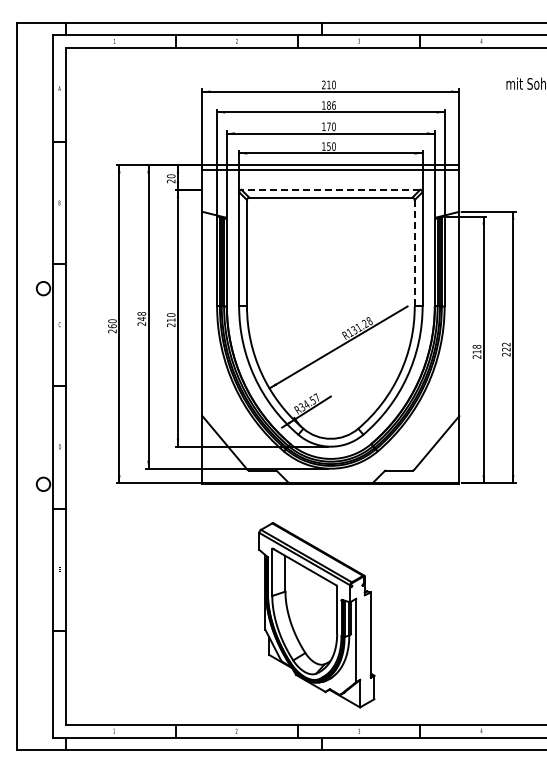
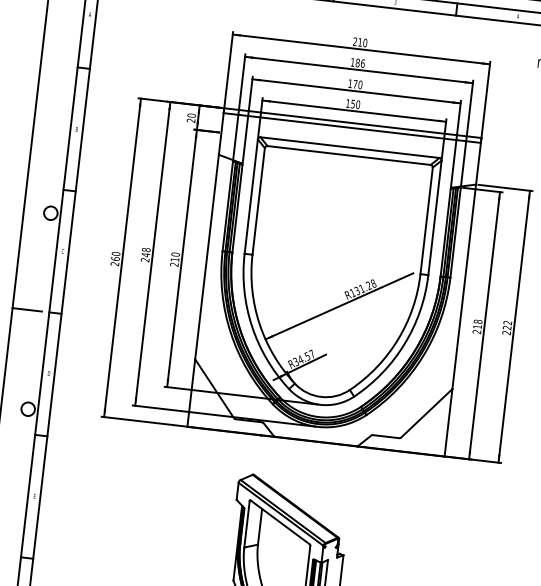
line: (330, 189) -> (349, 147), dashed -> solid
line: (414, 252) -> (426, 220), dashed -> solid
line: (30, 386) -> (26, 309), added

